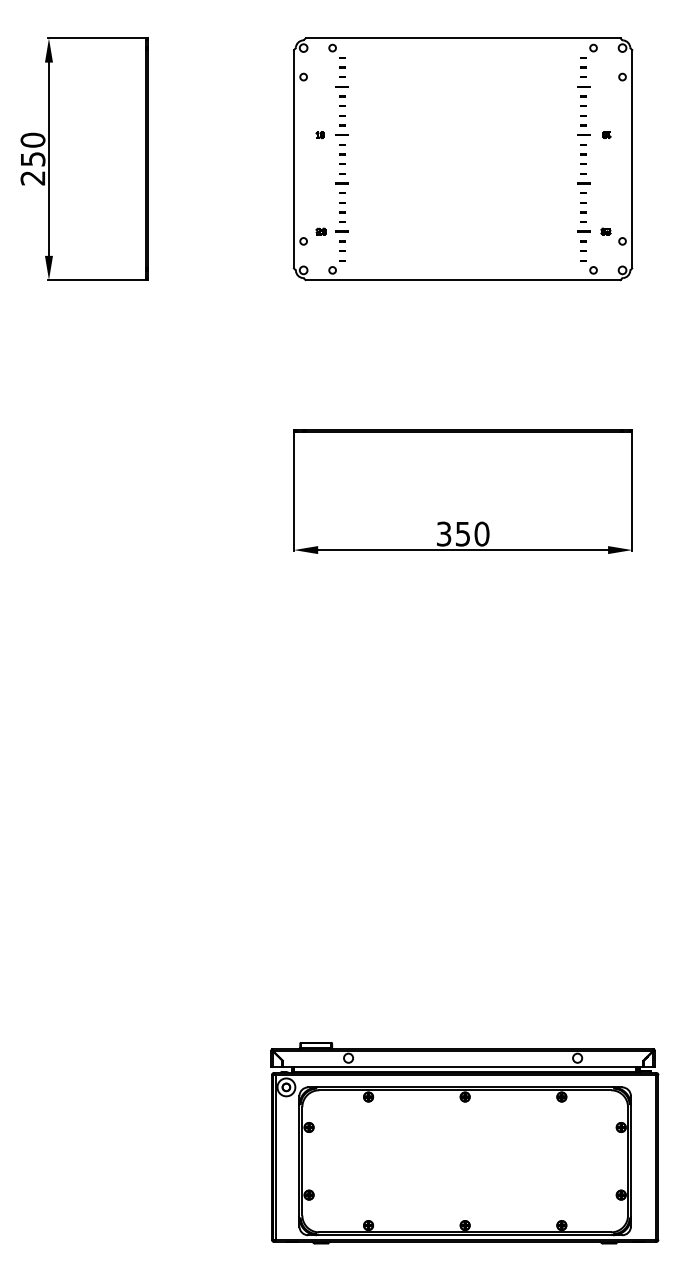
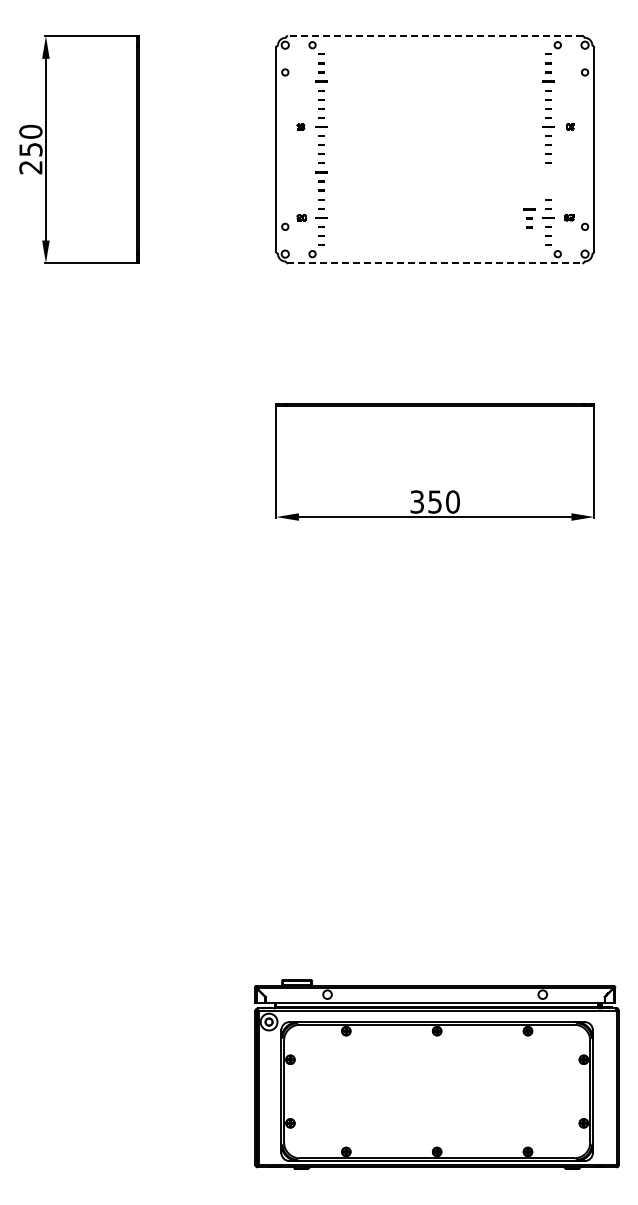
line: (462, 38) -> (434, 36), solid -> dashed
part: (583, 193) -> (529, 218), moved
line: (463, 280) -> (435, 263), solid -> dashed

